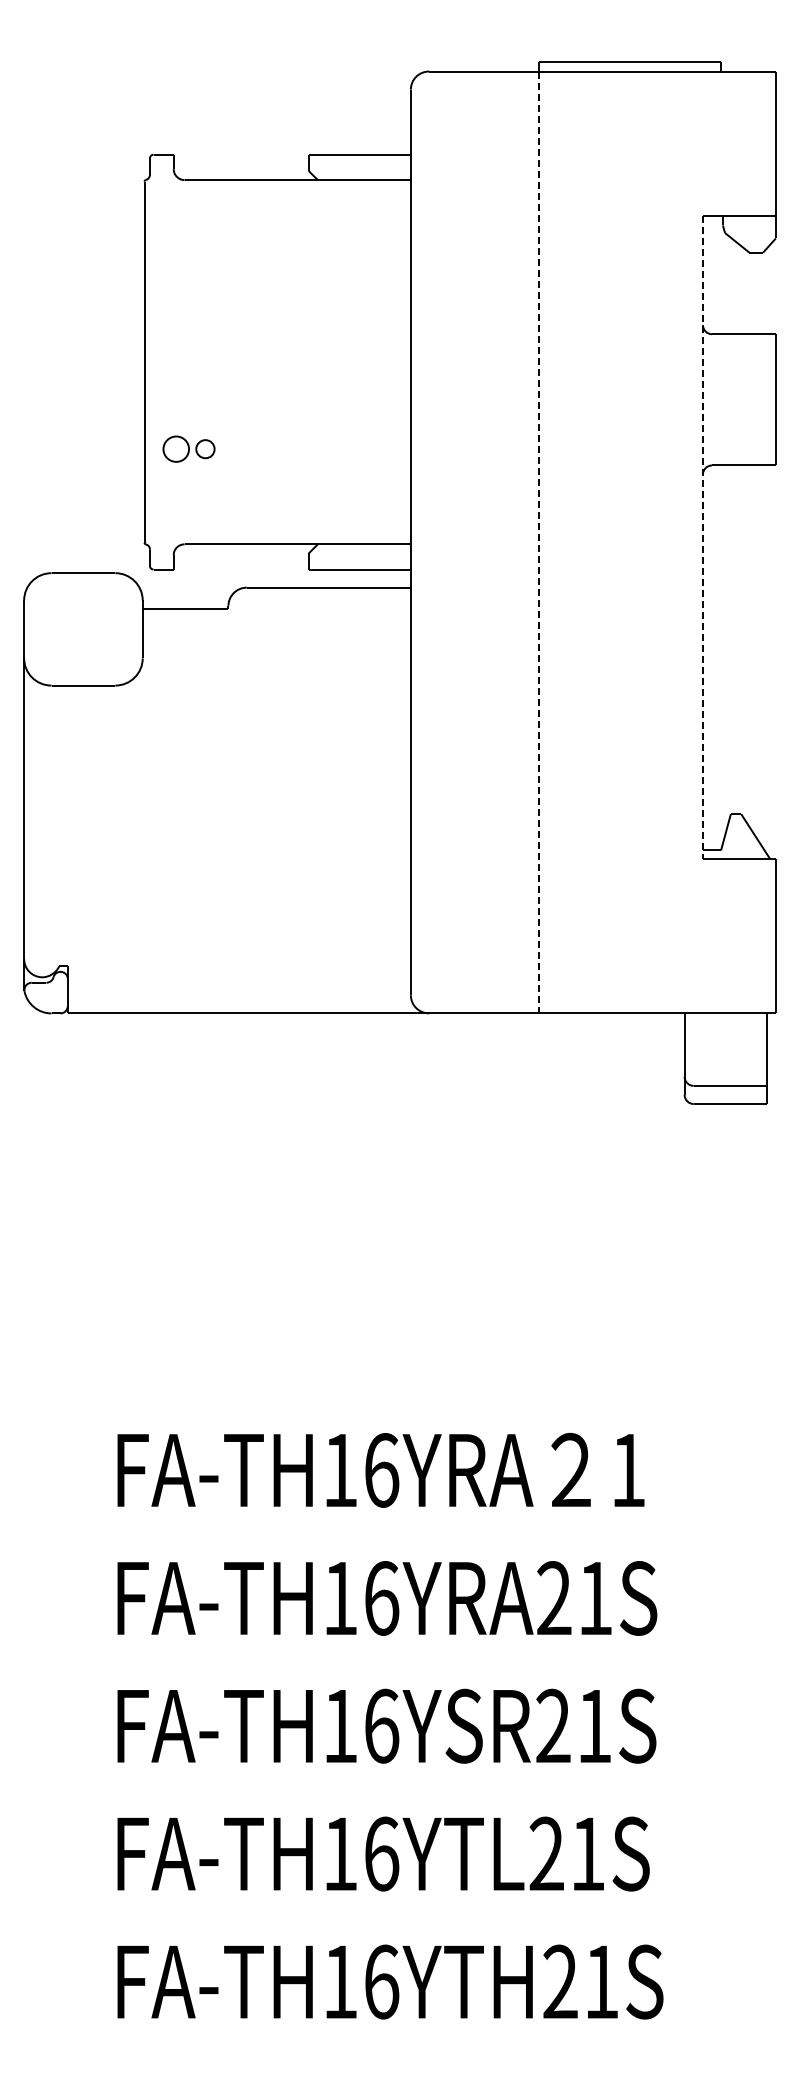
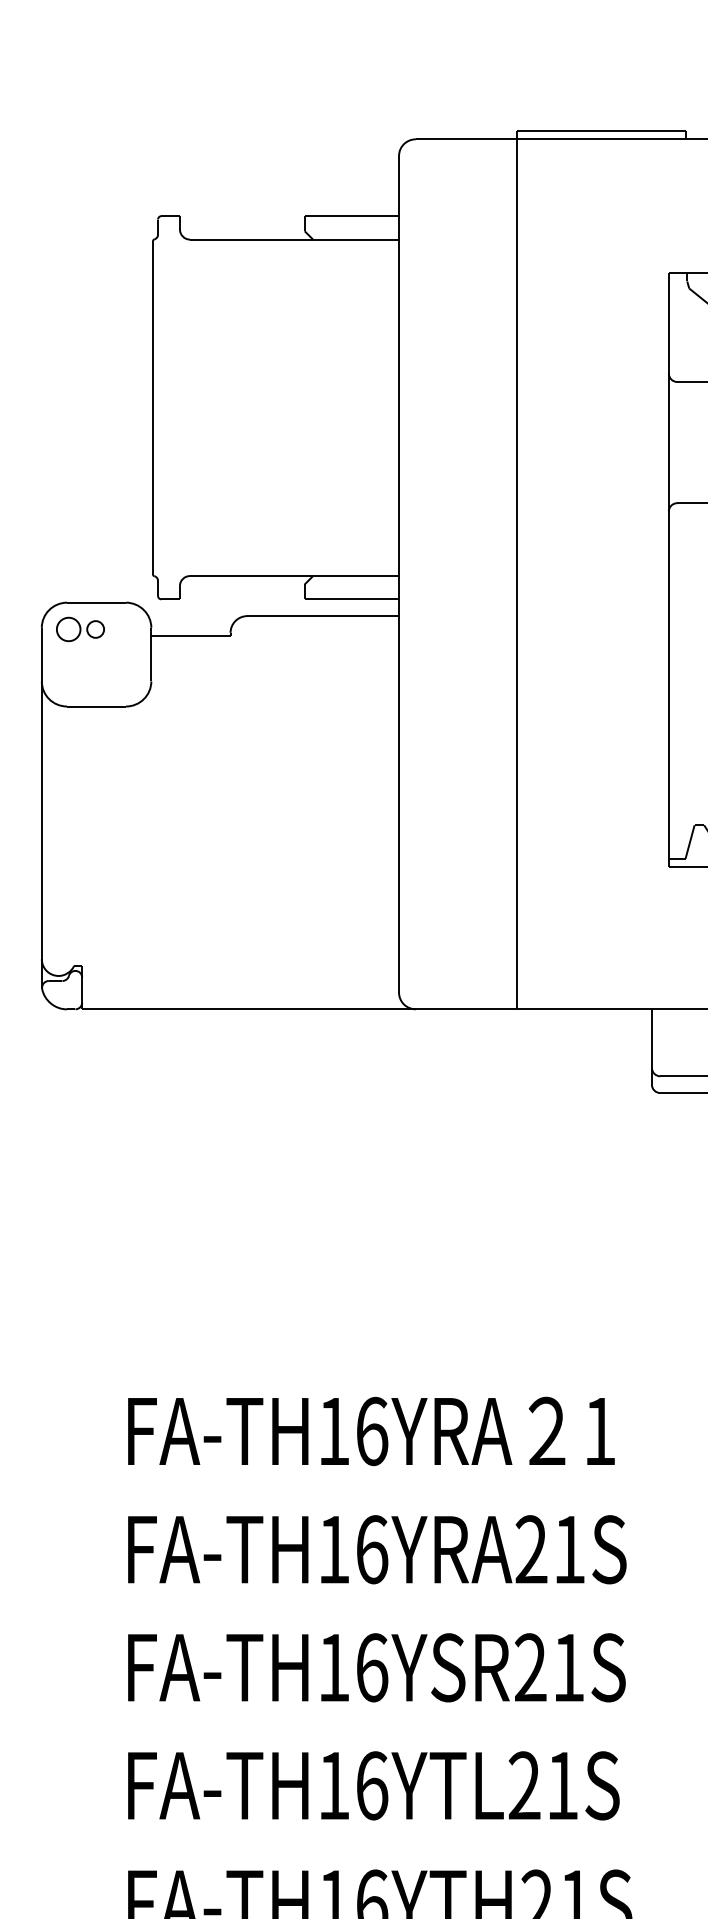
part: (188, 448) -> (80, 628), moved
line: (702, 537) -> (668, 569), dashed -> solid
line: (538, 542) -> (516, 574), dashed -> solid

